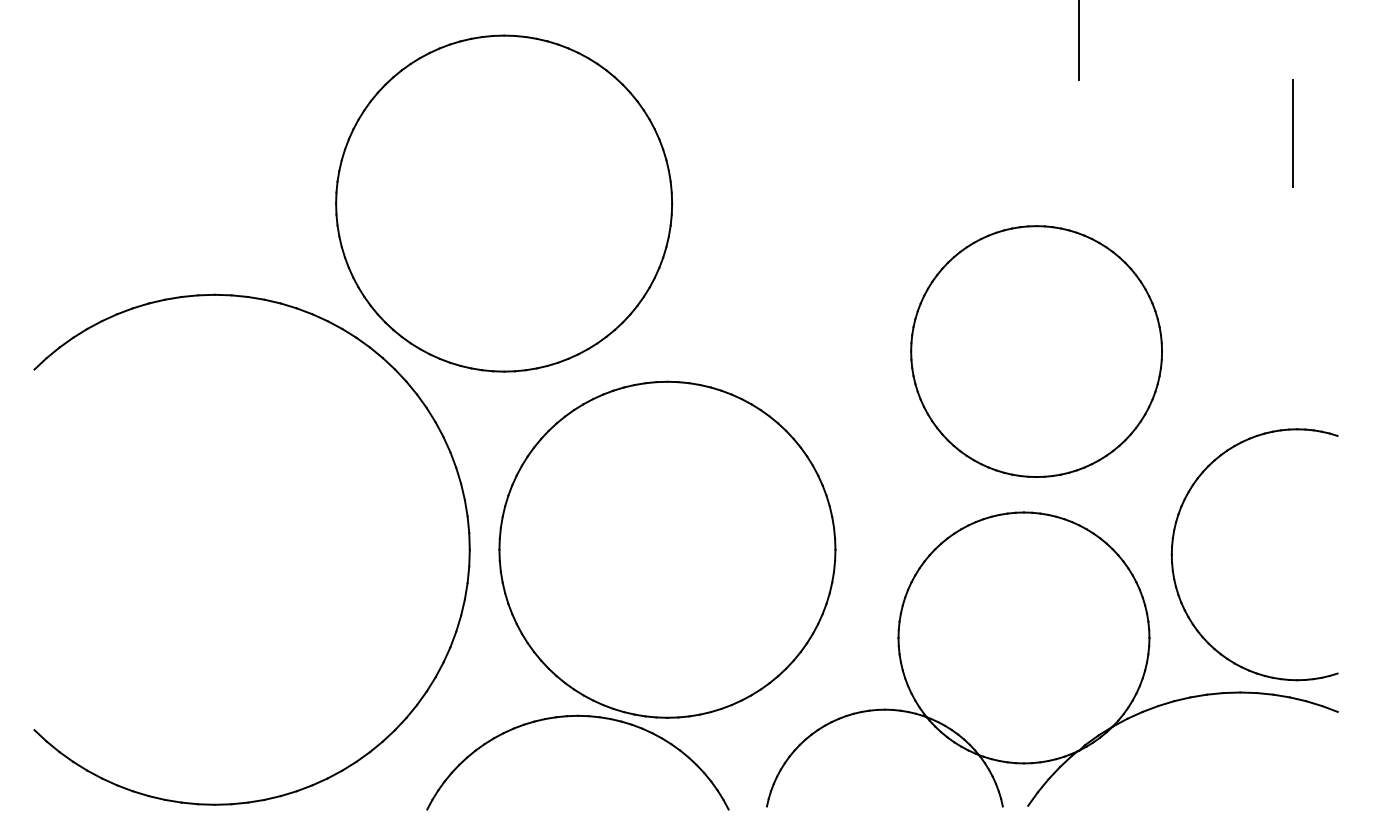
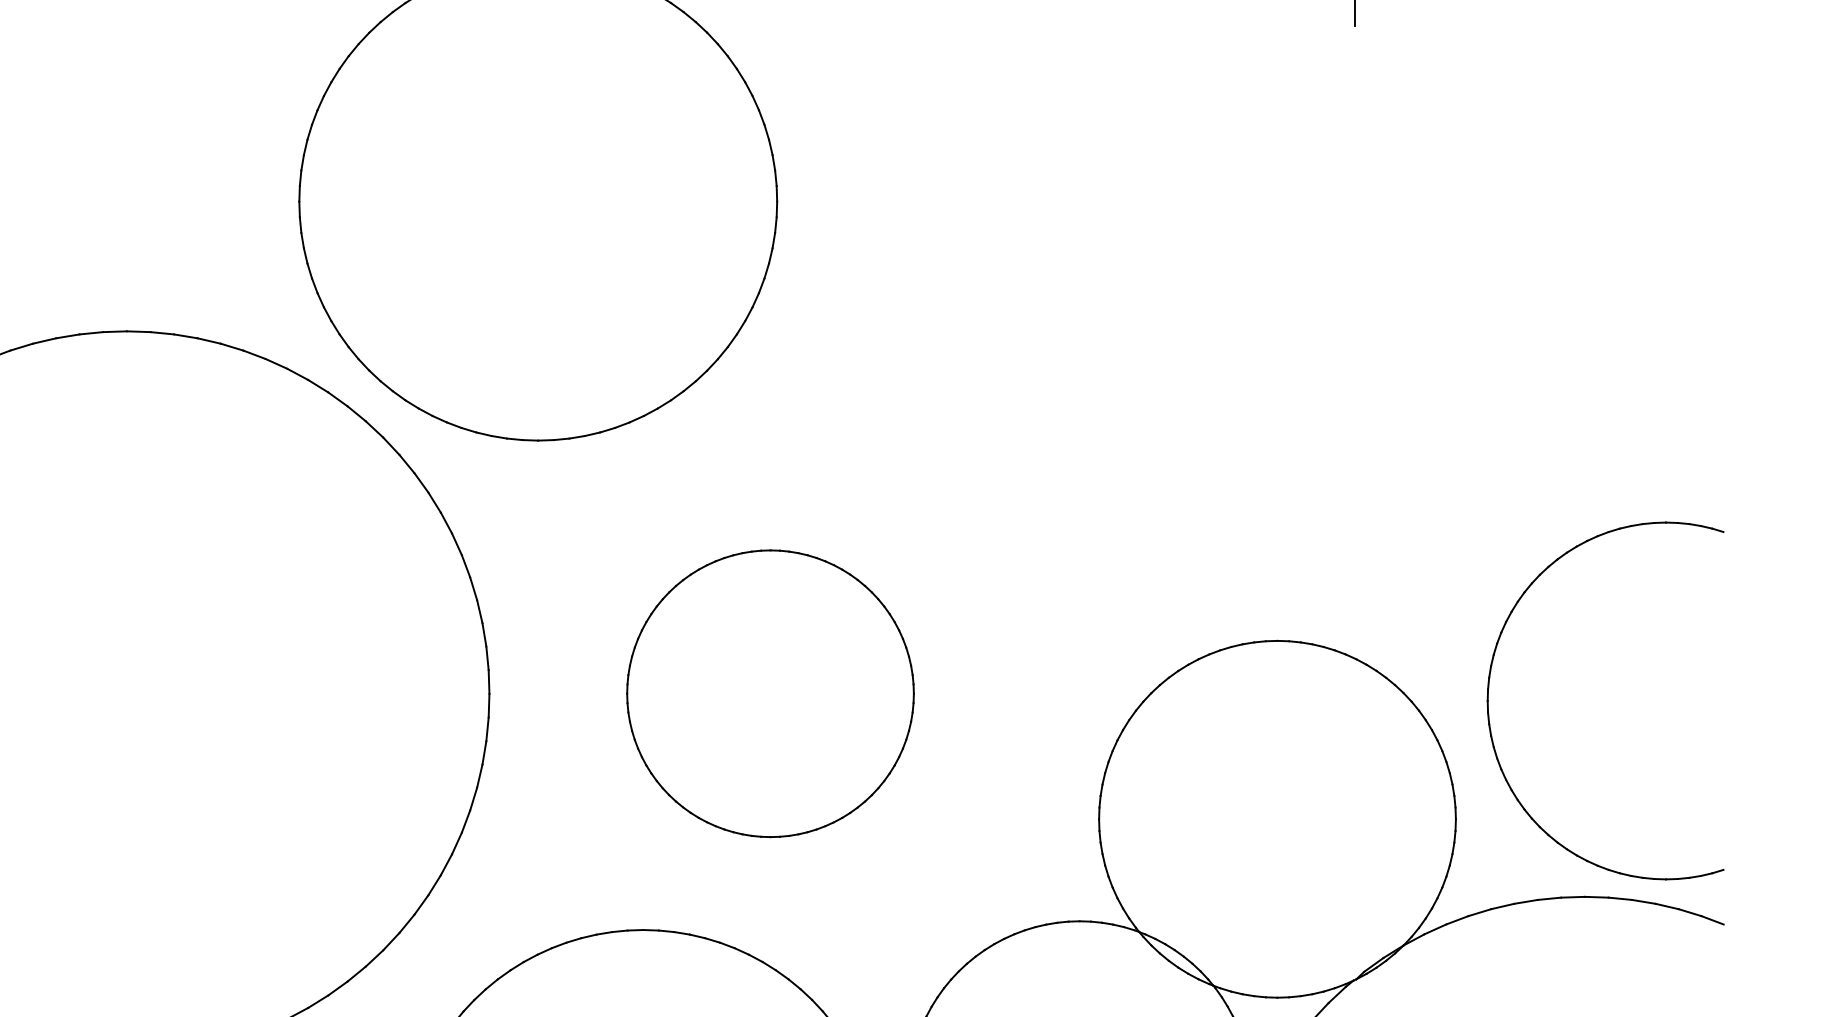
line: (1292, 133) -> (1659, 101), removed
part: (1036, 351) -> (1295, 411), removed
part: (667, 549) -> (770, 693), size x0.6

